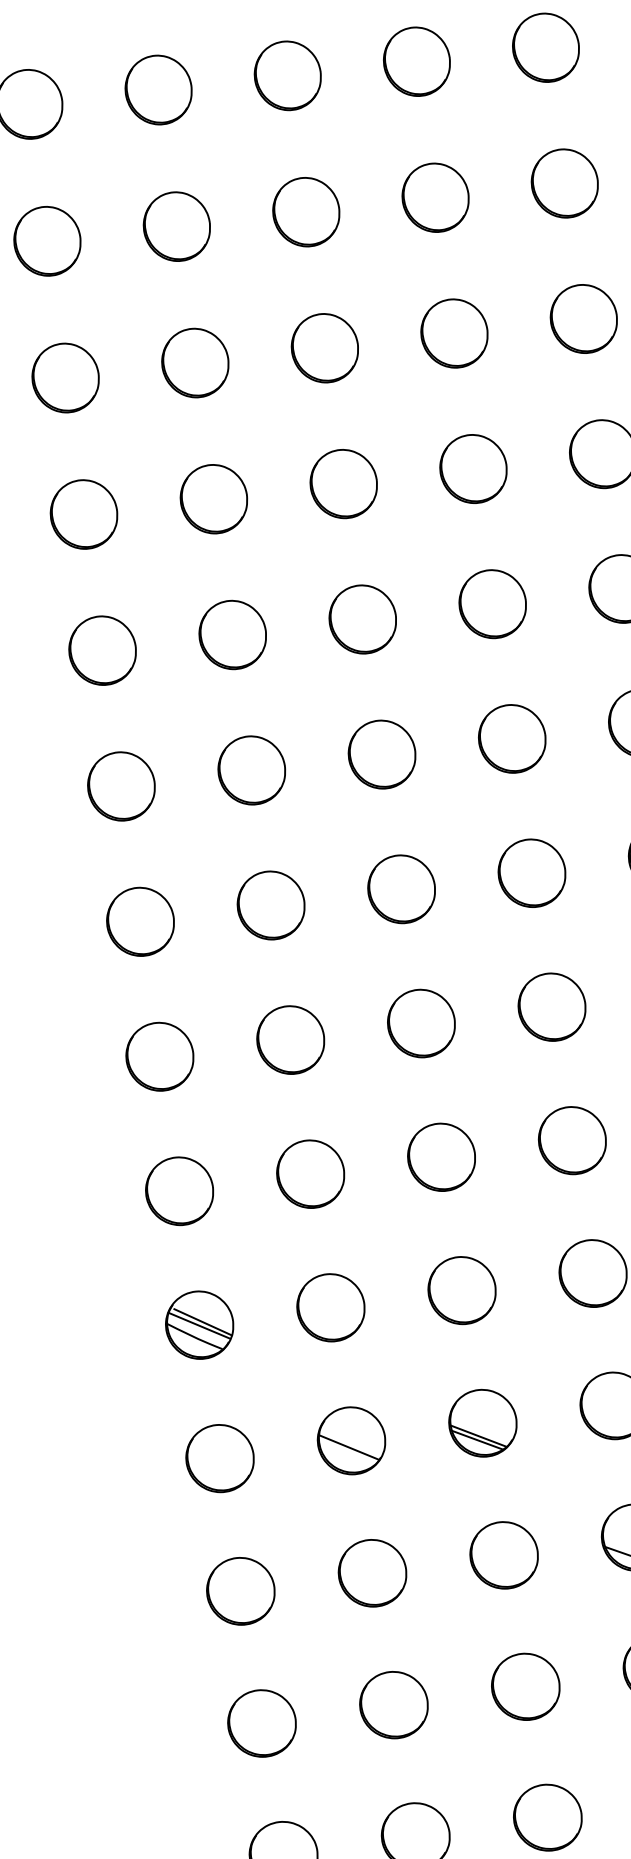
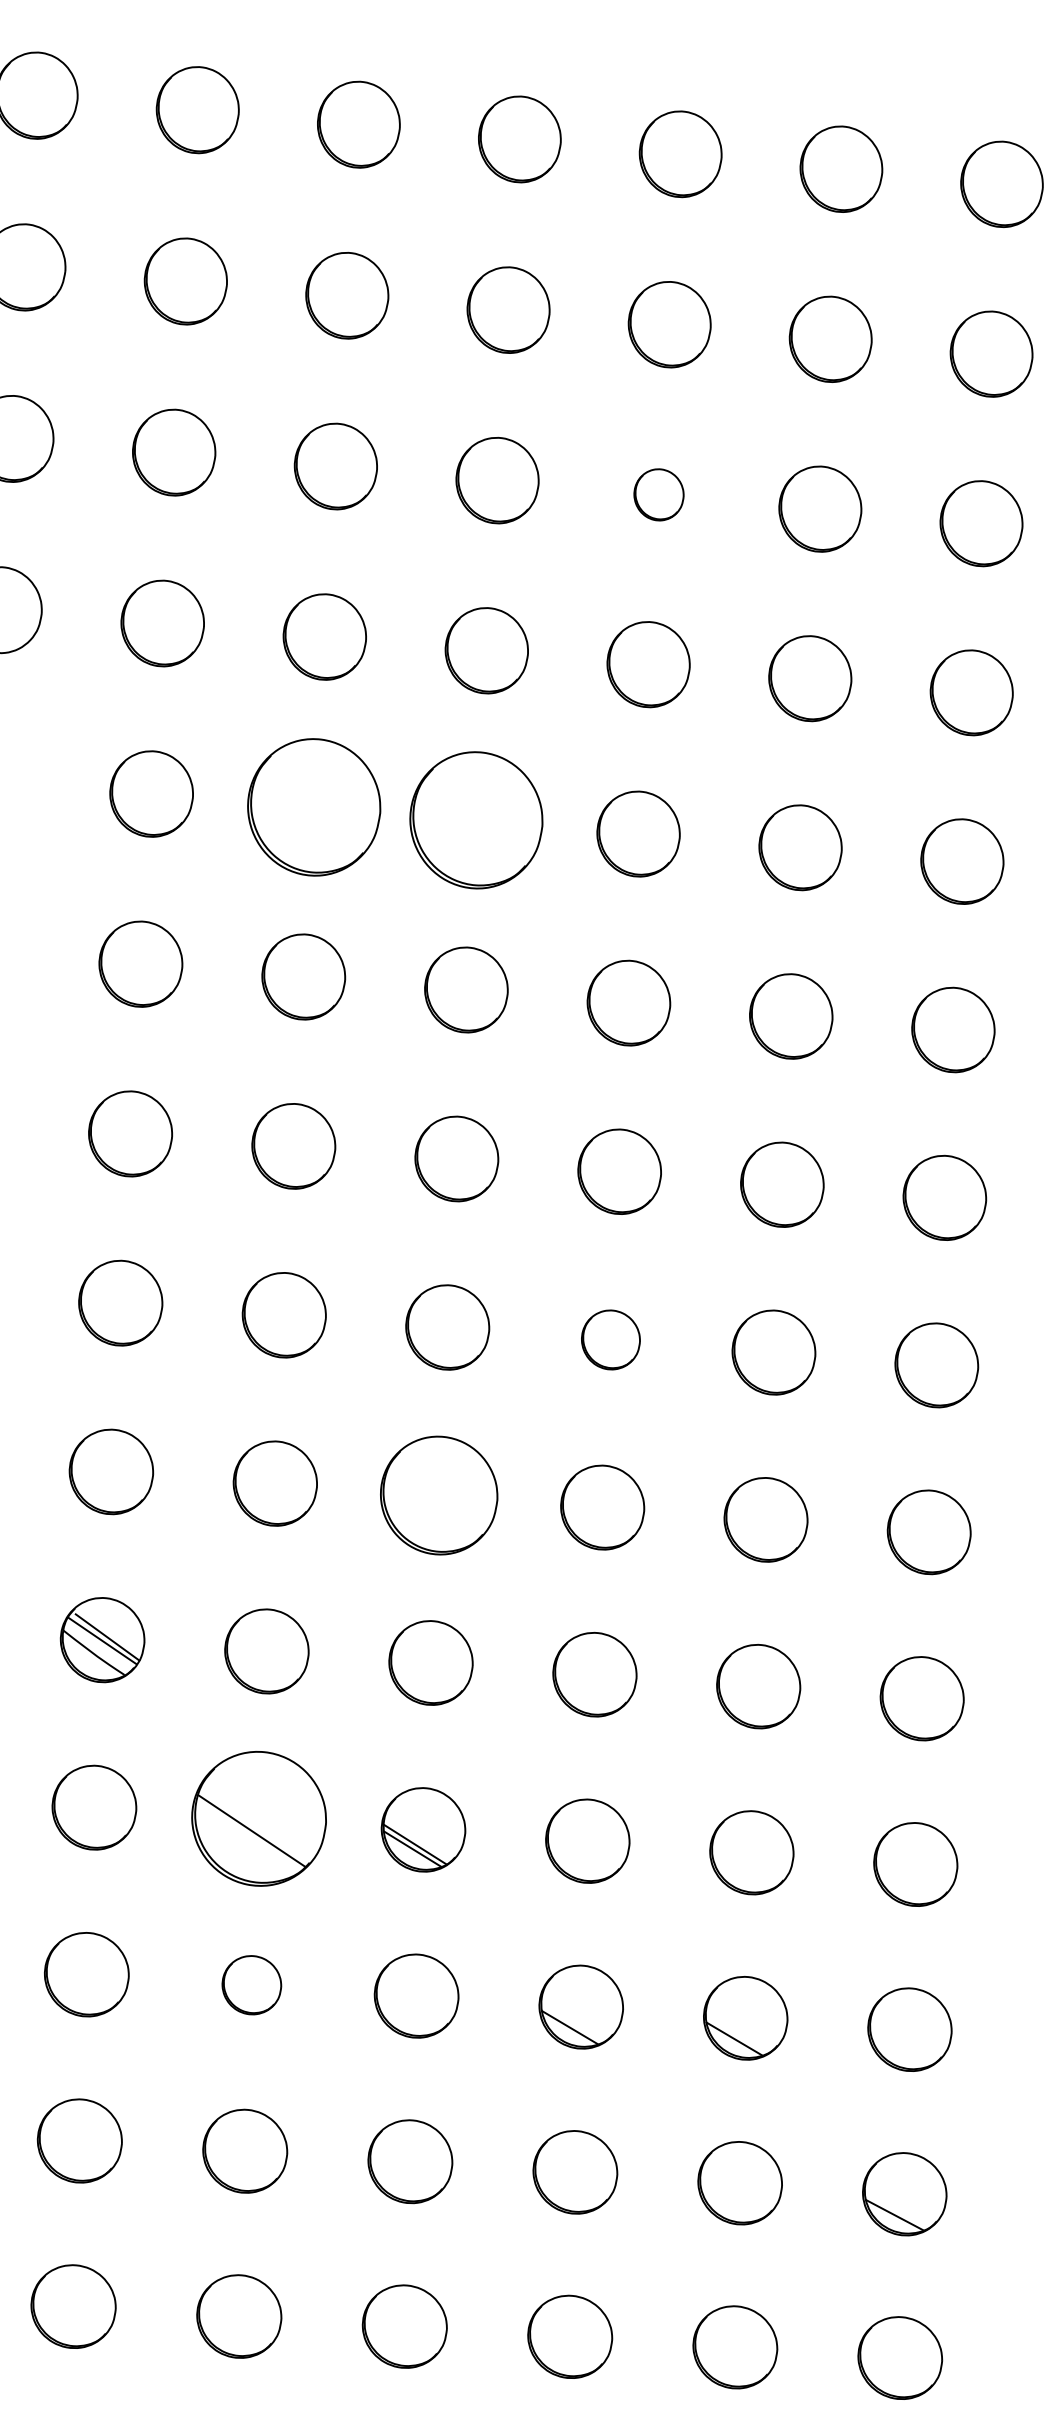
part: (454, 333) -> (658, 494), size x0.6
part: (362, 619) -> (476, 820), size x1.6
part: (232, 634) -> (313, 806), size x1.6
part: (551, 1006) -> (610, 1339), size x0.7
part: (441, 1157) -> (438, 1495), size x1.4
part: (351, 1440) -> (258, 1818), size x1.6
part: (372, 1572) -> (251, 1984), size x0.7

